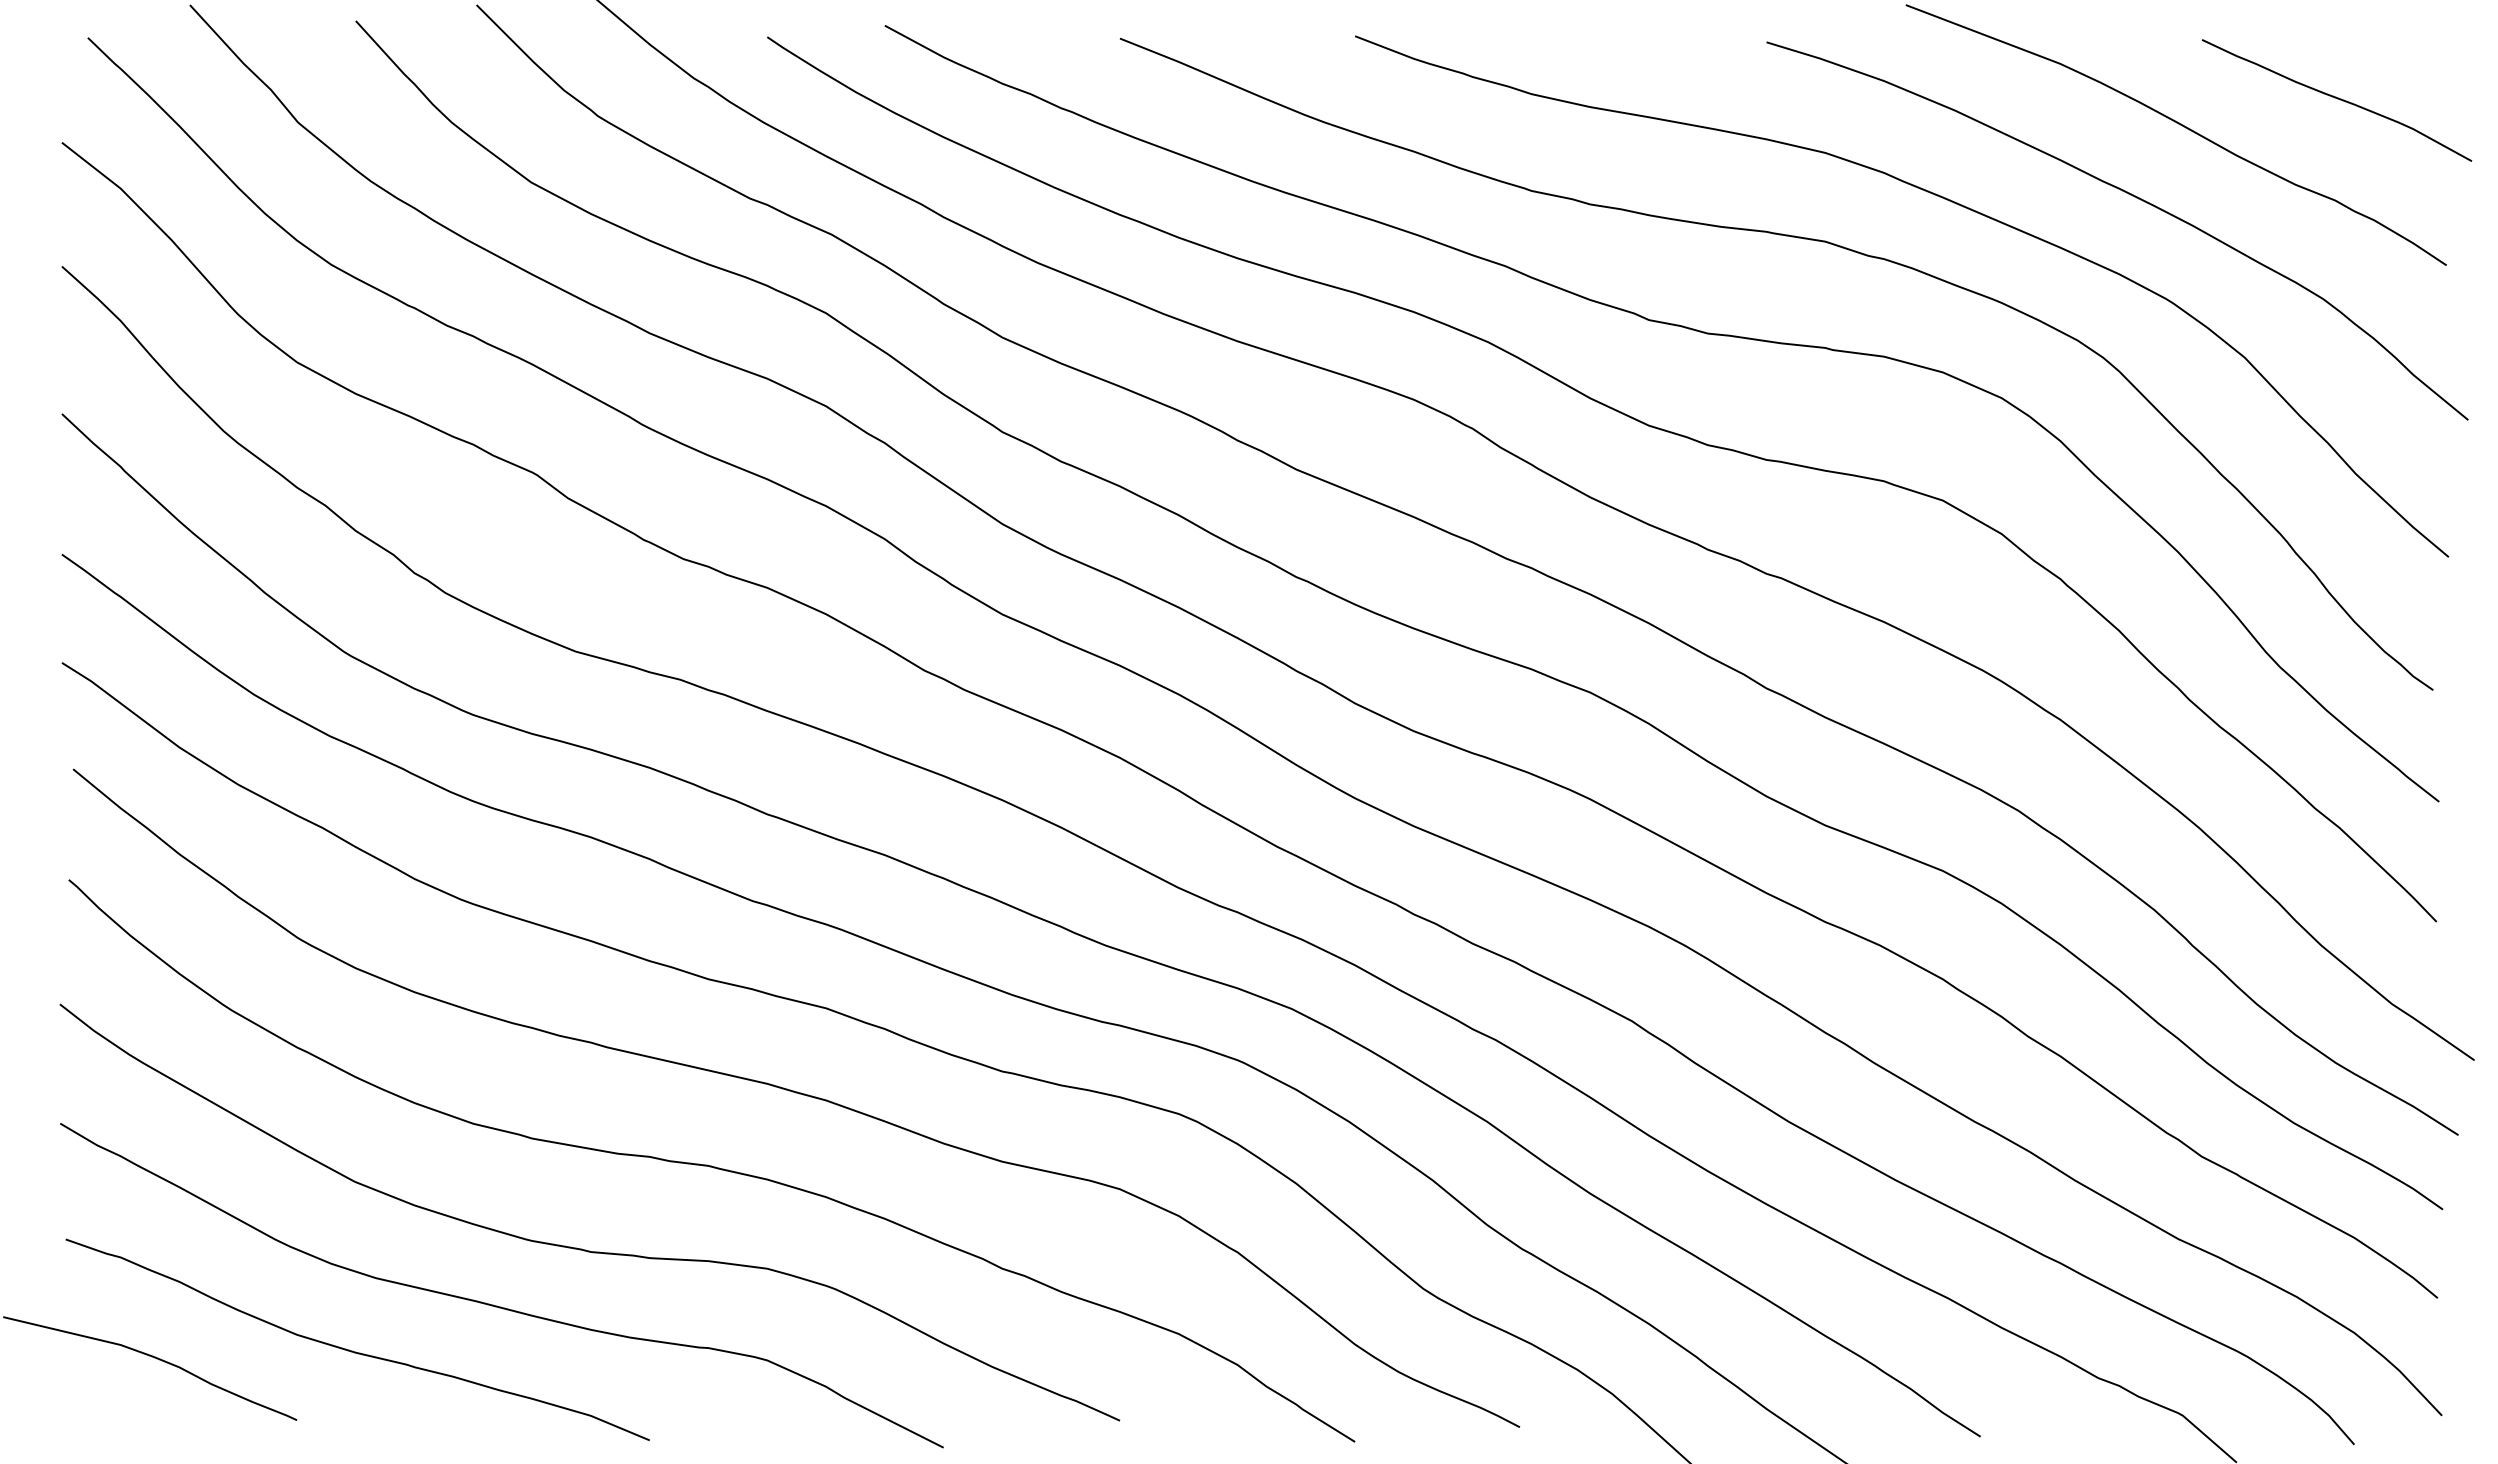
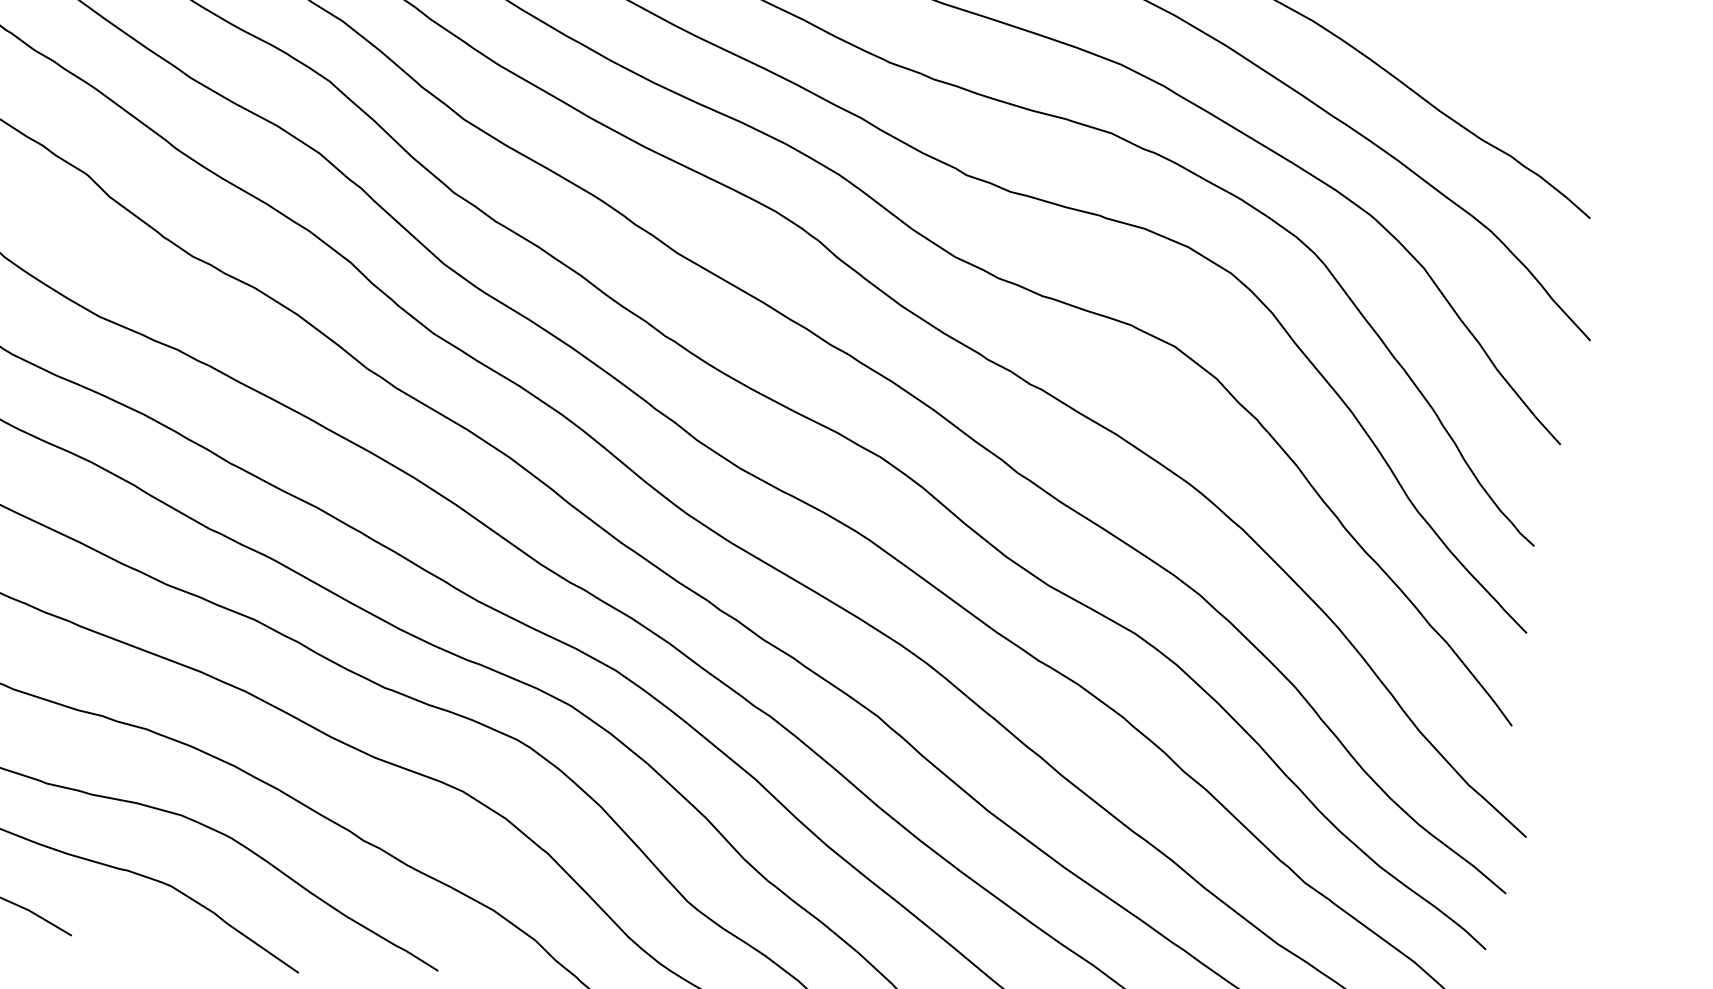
curve: (2337, 99) -> (1523, 78), removed

